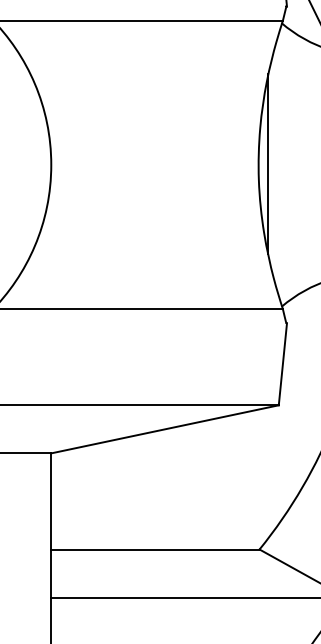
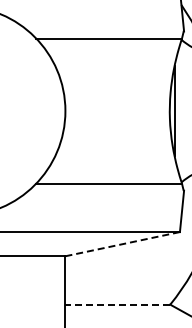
line: (164, 429) -> (122, 244), solid -> dashed
line: (154, 549) -> (117, 304), solid -> dashed

